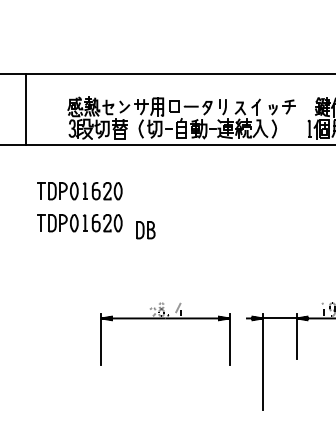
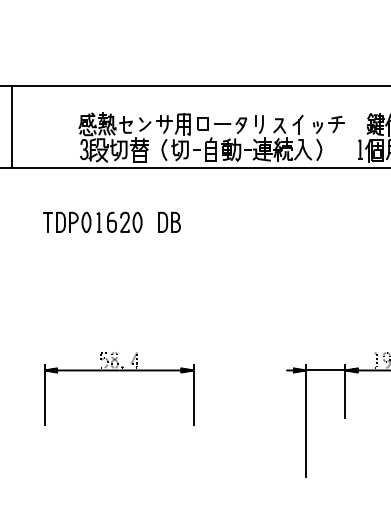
line: (25, 109) -> (12, 127), moved
part: (79, 223) -> (92, 259), removed
part: (145, 230) -> (169, 222), moved
part: (165, 319) -> (119, 371), moved

